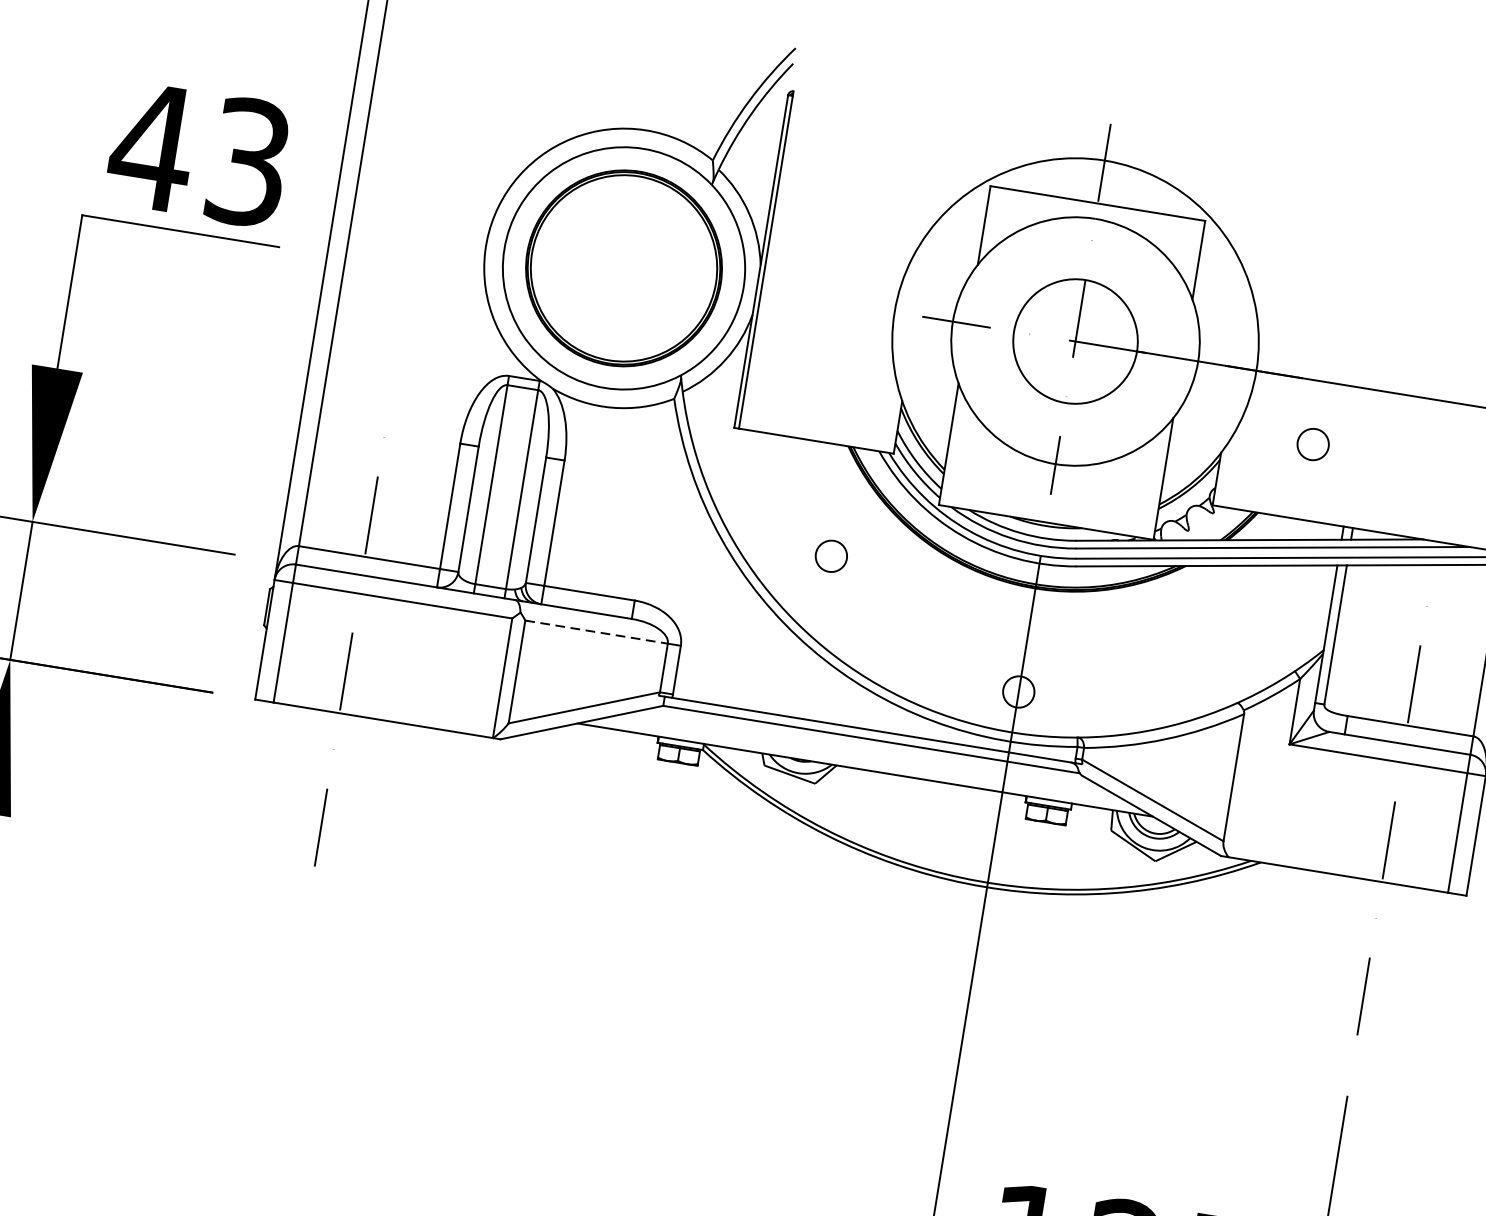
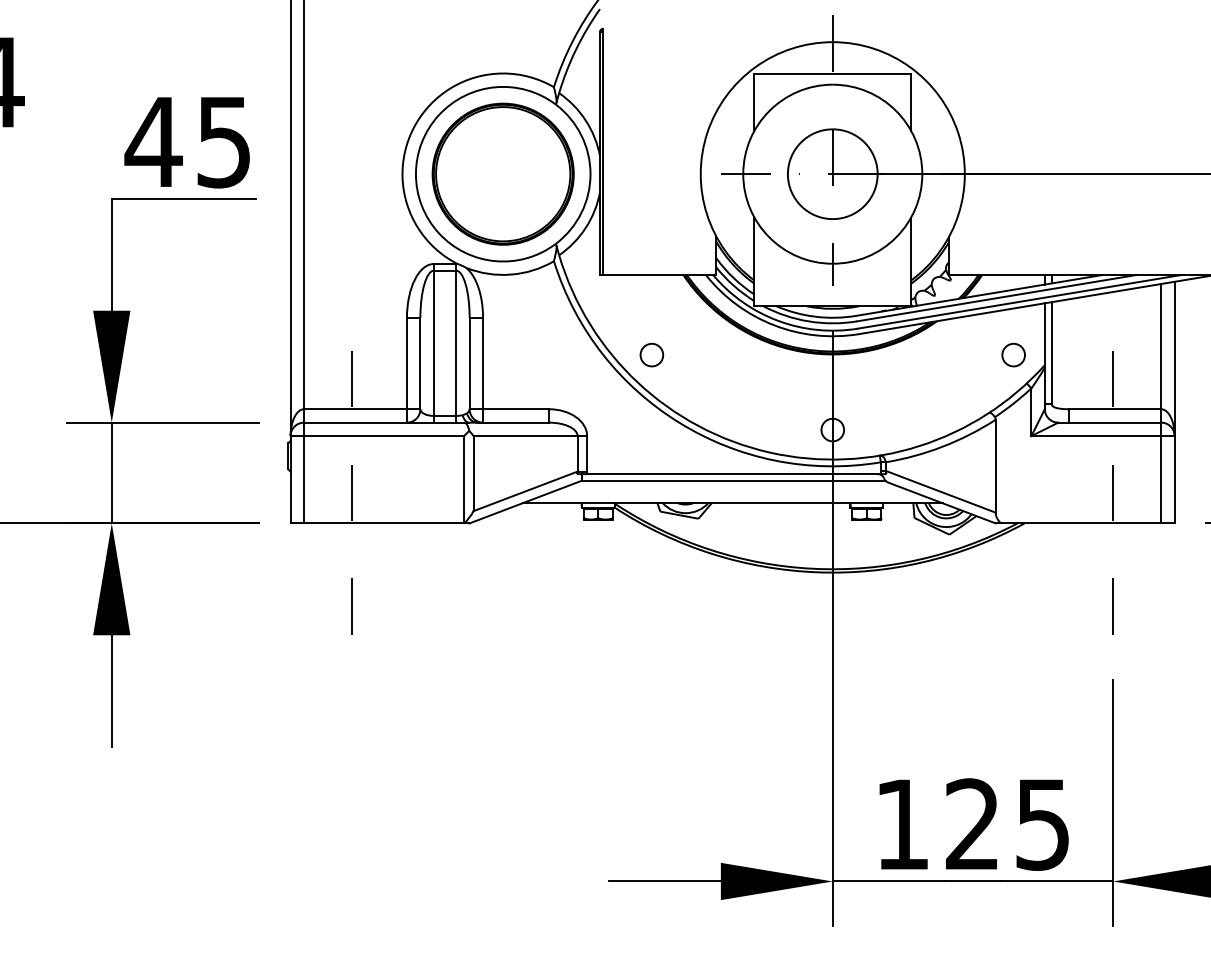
text: (248, 161) -> (223, 141), 43 -> 45
circle: (1313, 443) -> (1013, 354), moved
circle: (831, 555) -> (651, 354), moved
line: (597, 632) -> (526, 436), dashed -> solid

